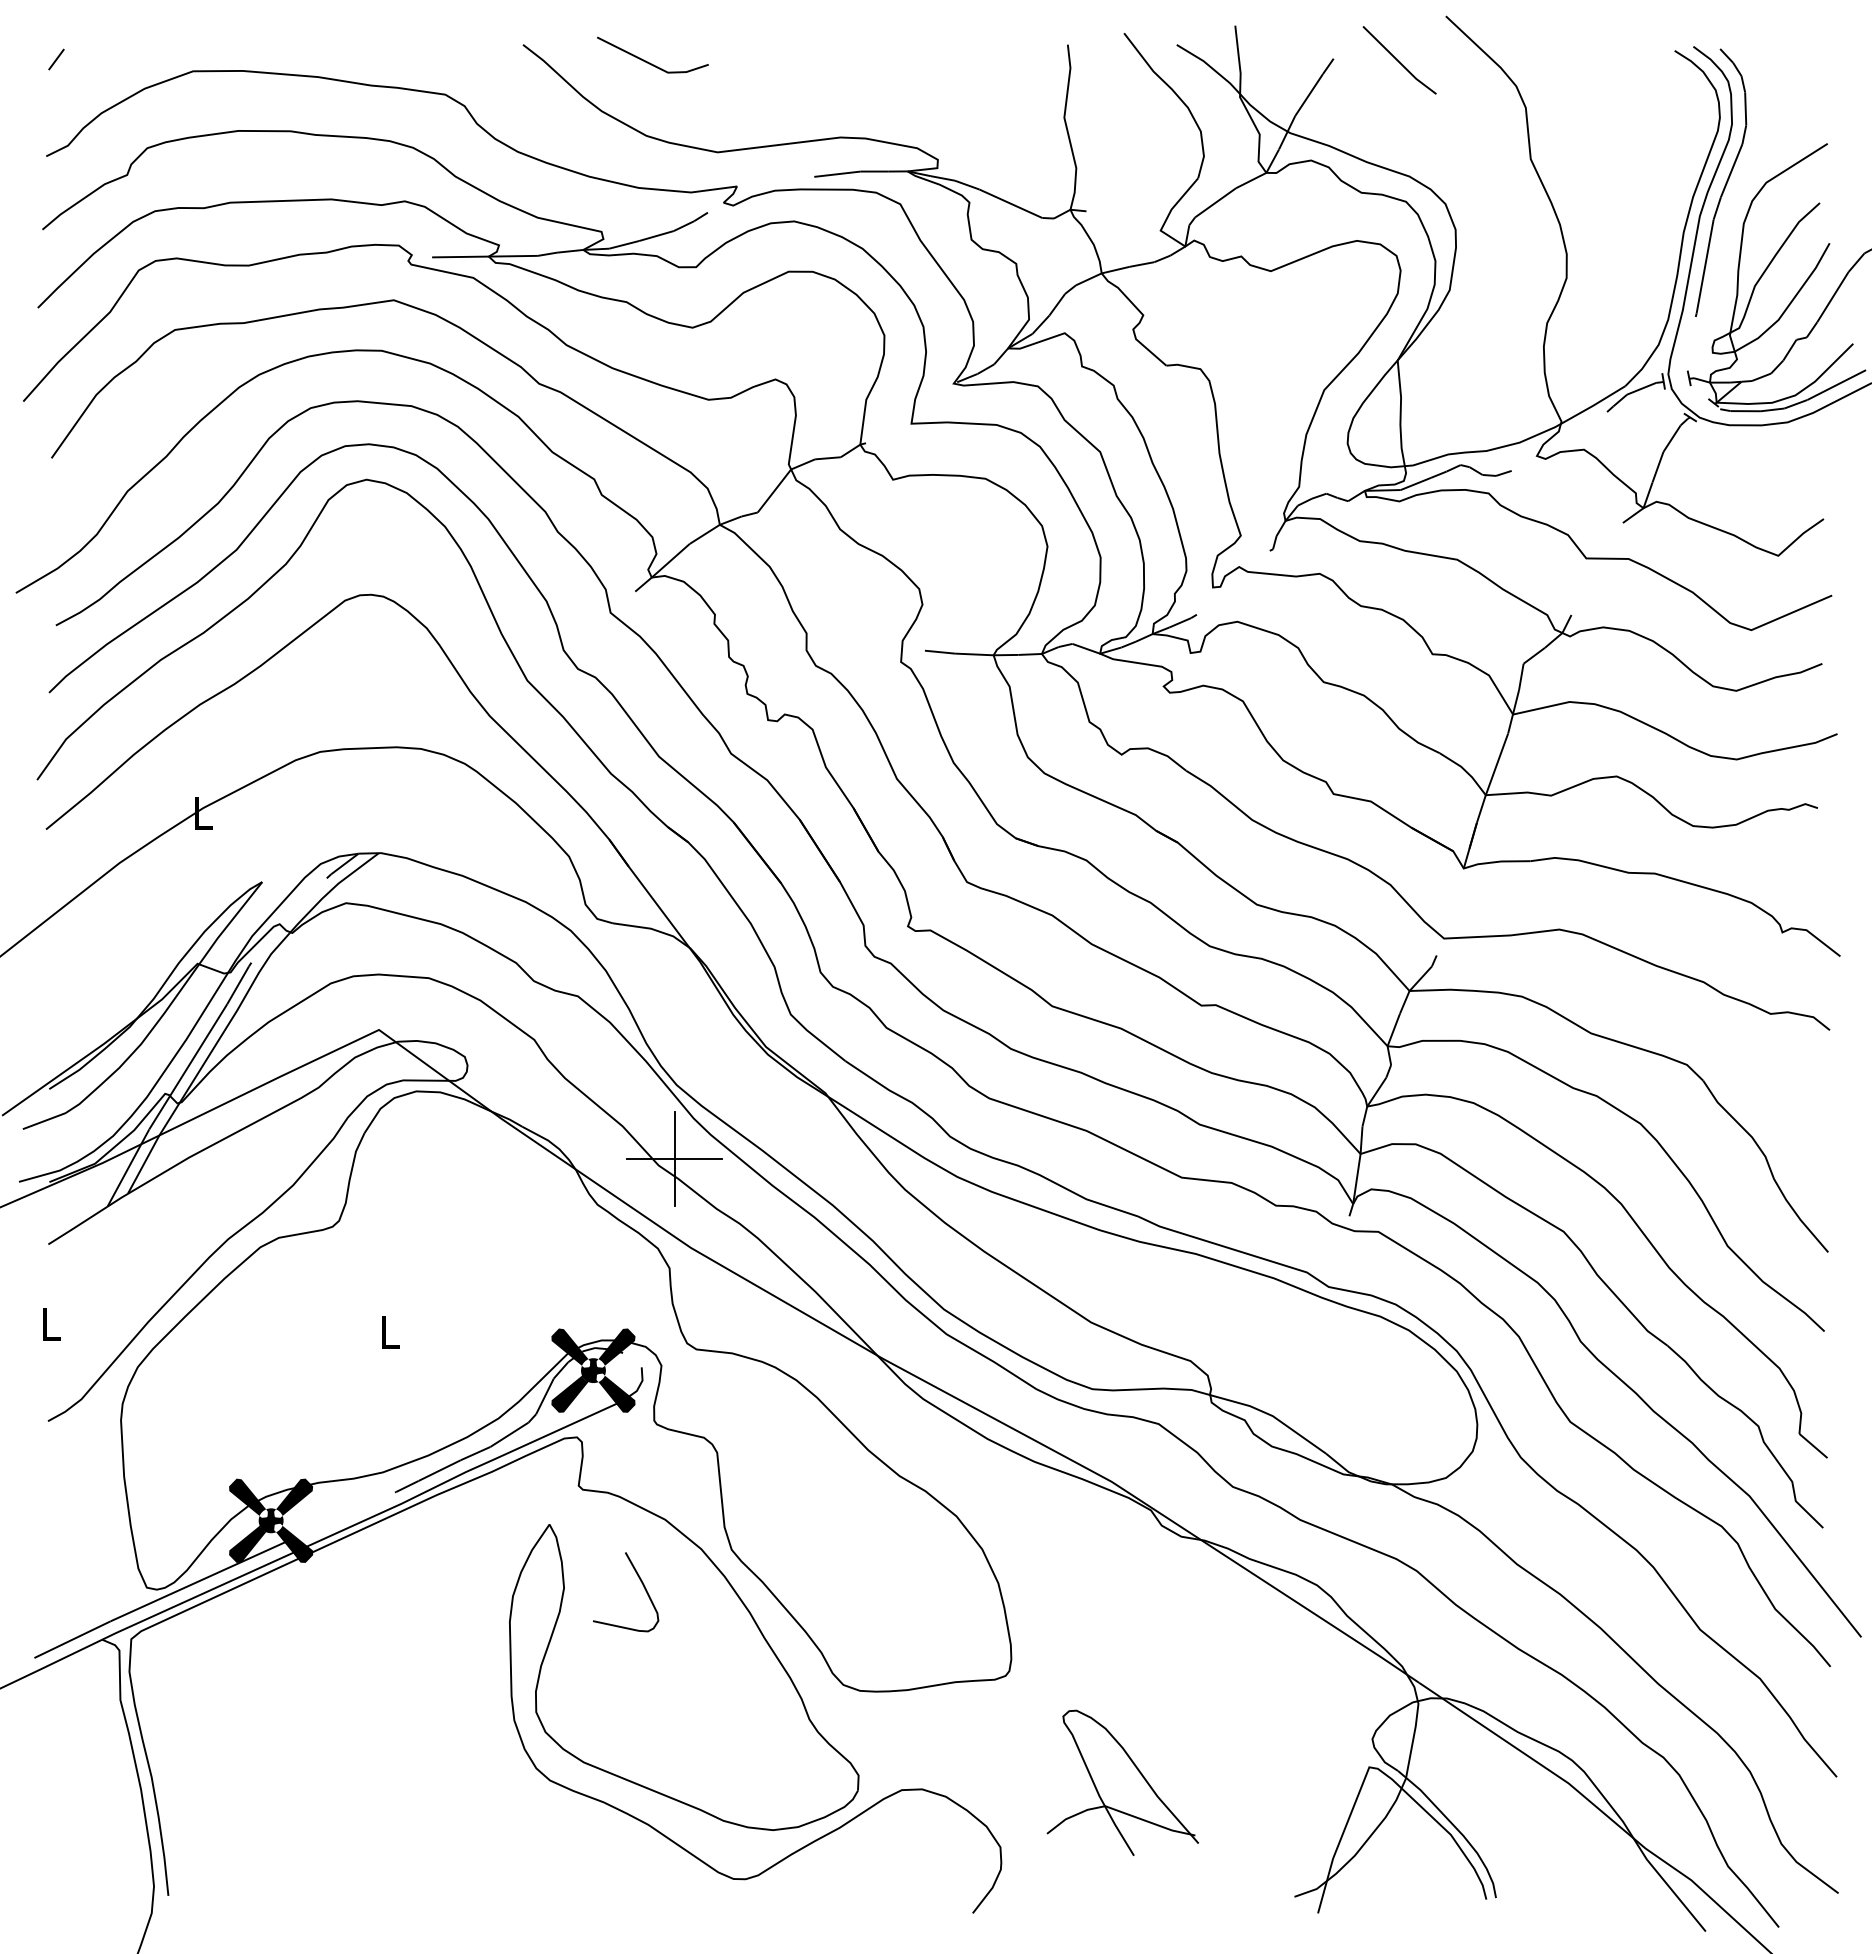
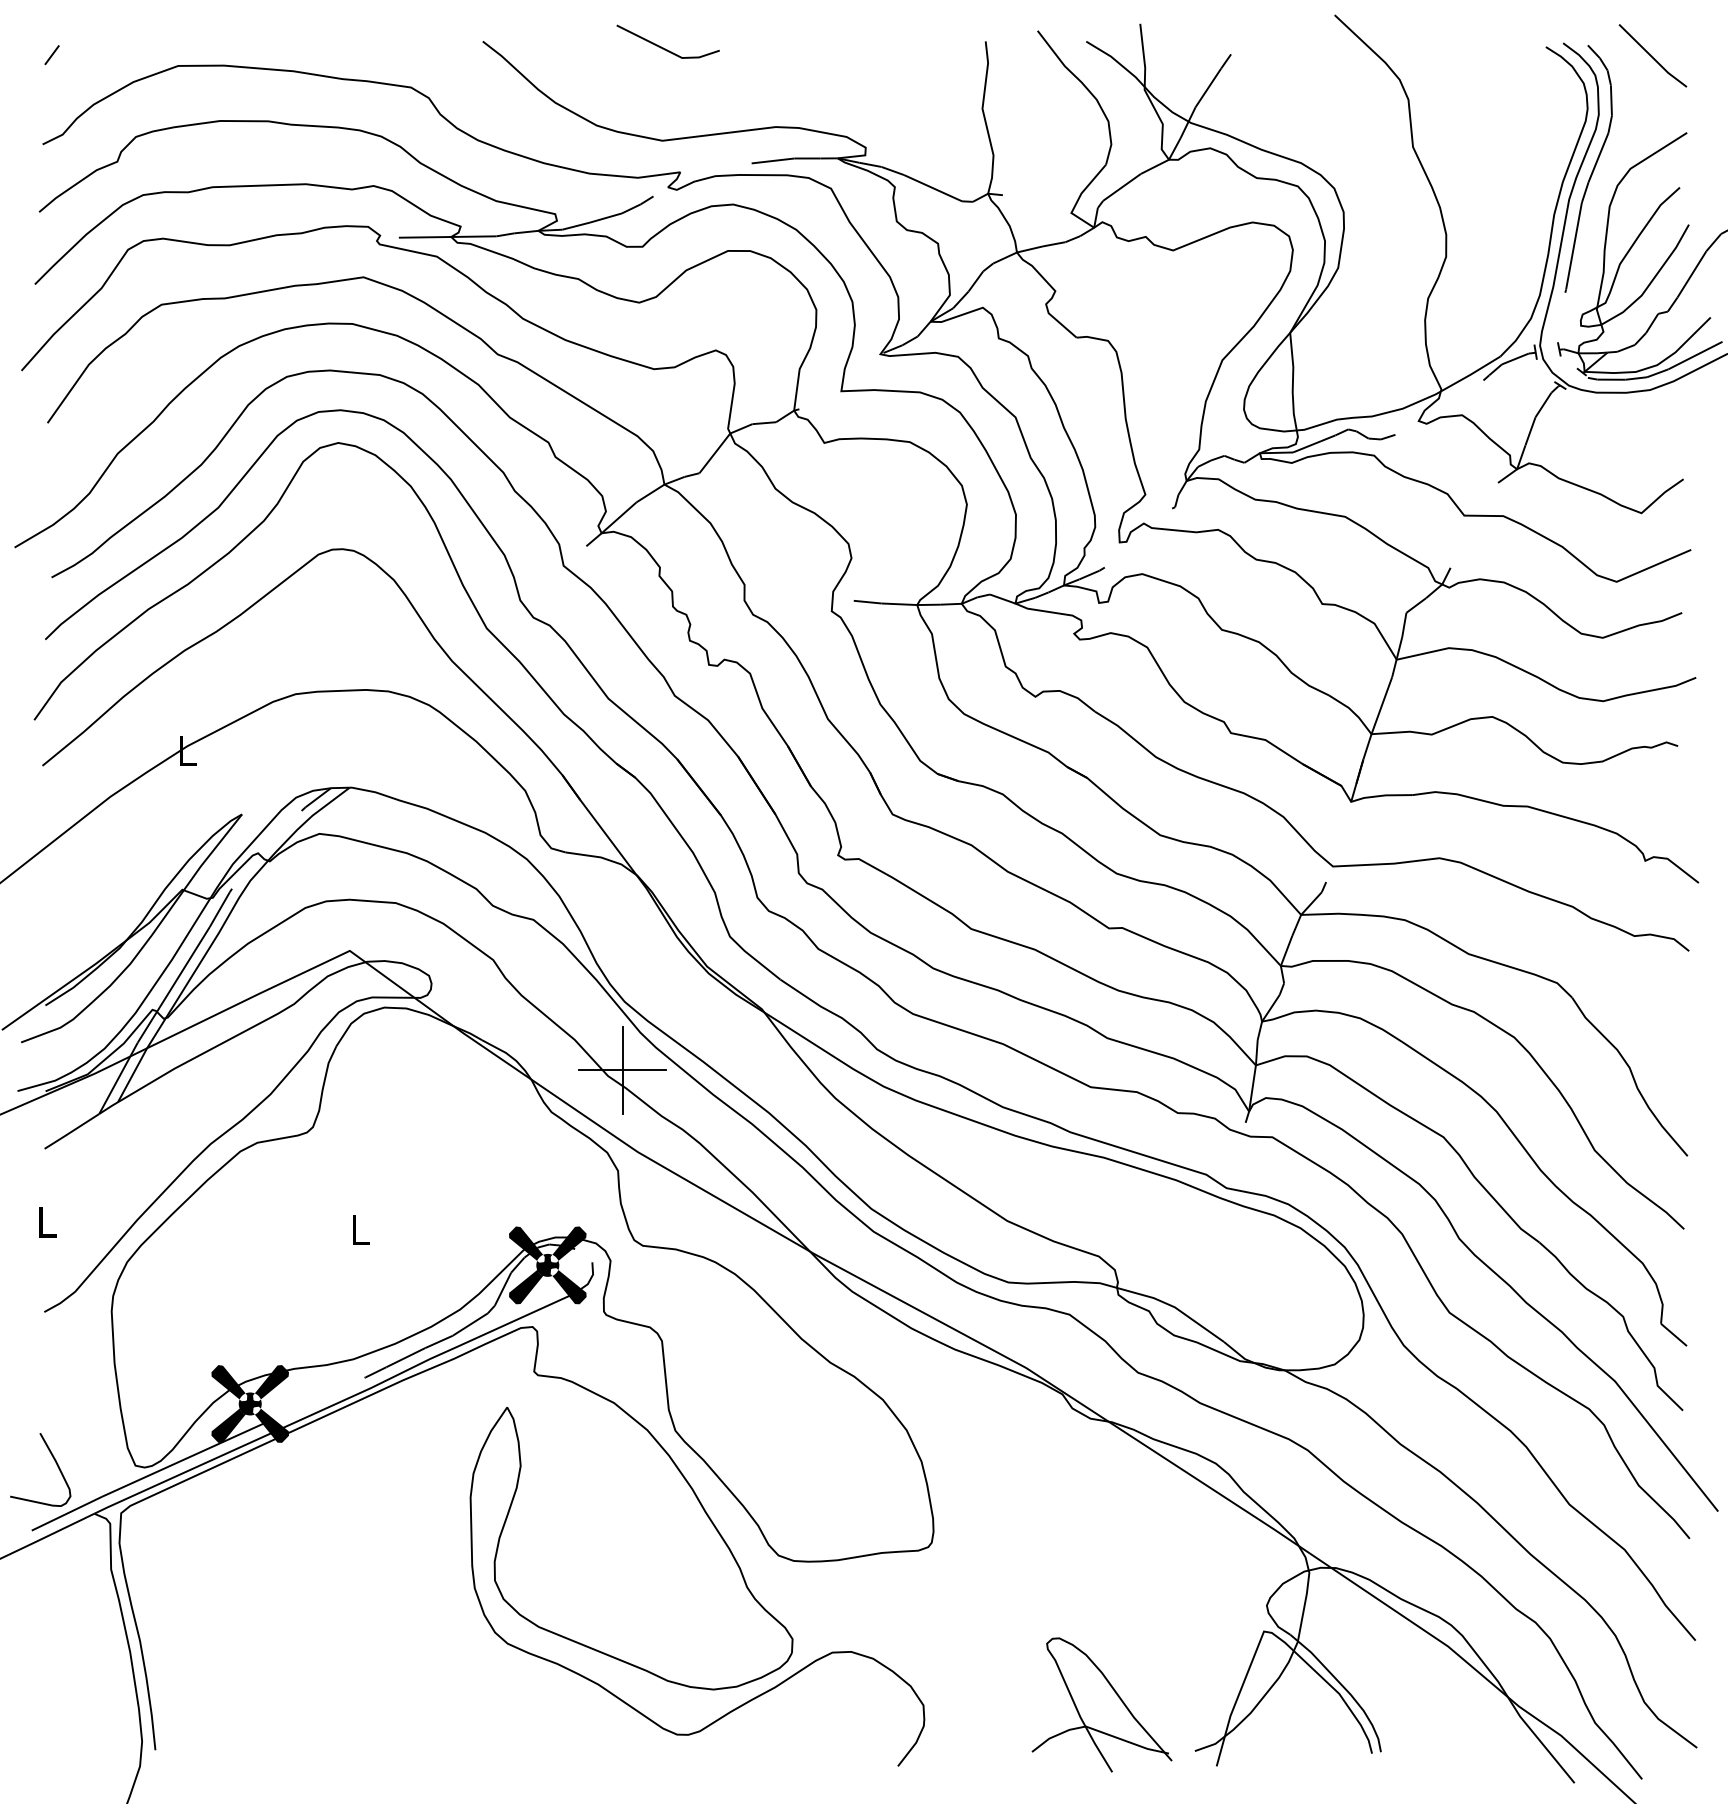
line: (1399, 60) -> (1652, 55), moved
line: (648, 61) -> (664, 47), moved
curve: (642, 1585) -> (55, 1463), moved
part: (1122, 1782) -> (1101, 1704), moved

